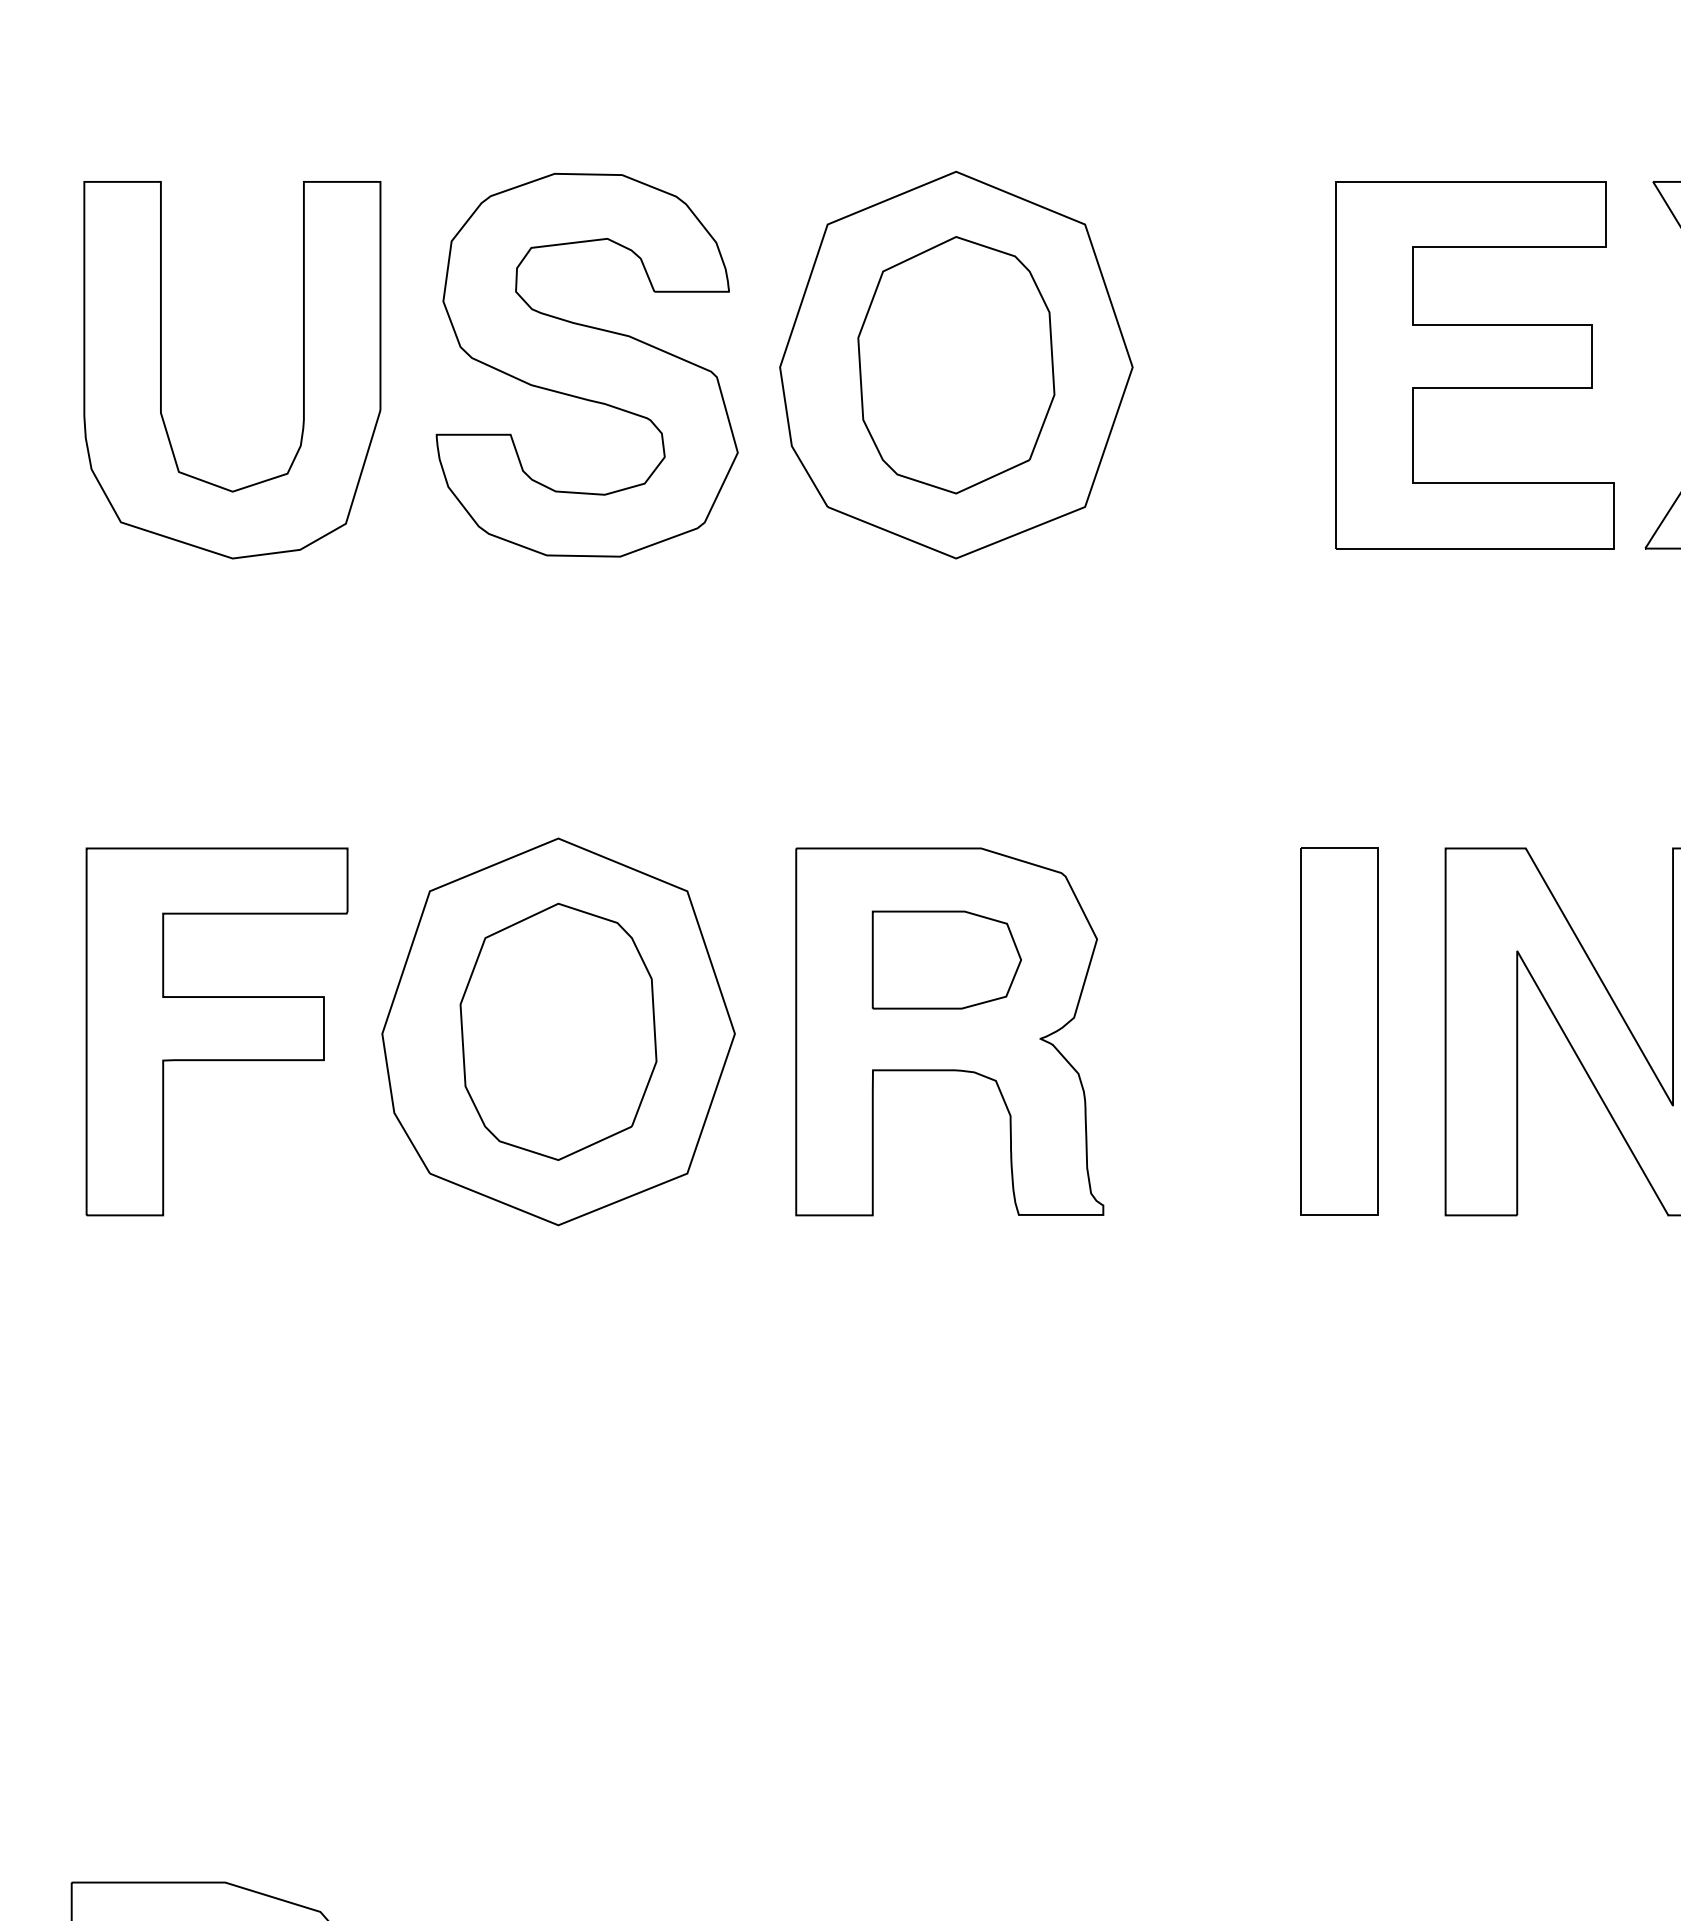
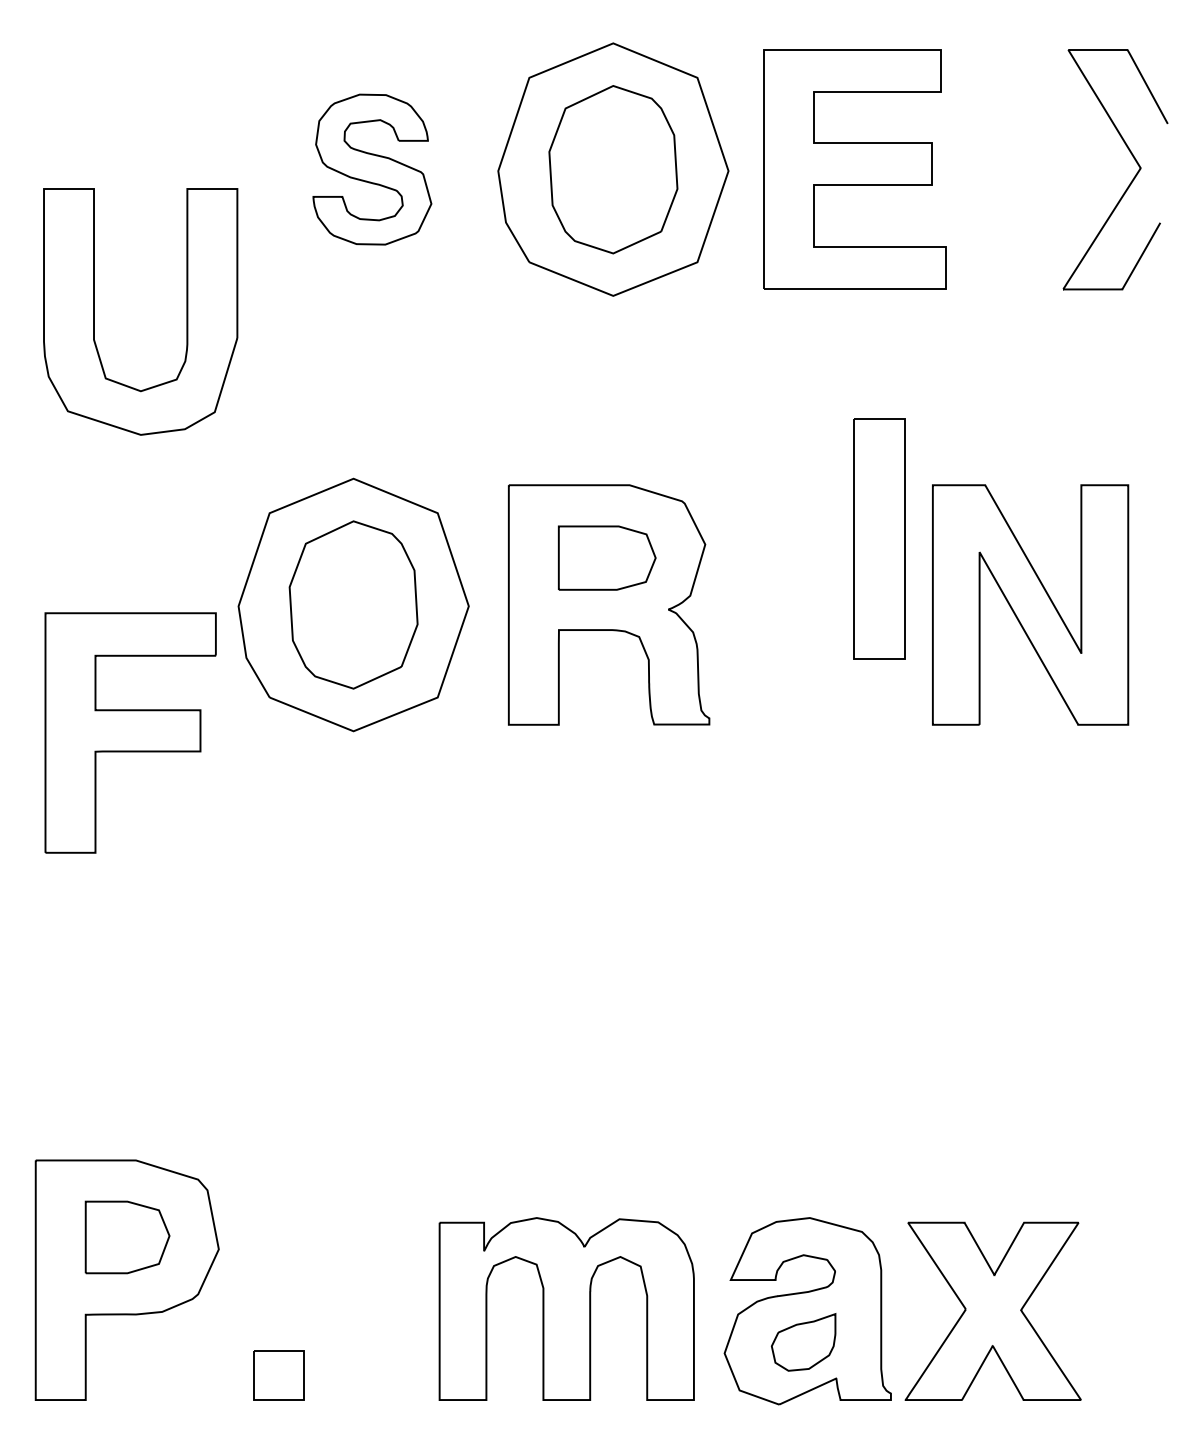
part: (587, 364) -> (372, 169), size x0.6
part: (1474, 364) -> (854, 169), moved
part: (161, 369) -> (94, 311), moved
part: (216, 1031) -> (130, 732), moved
part: (1339, 1031) -> (879, 538), moved

